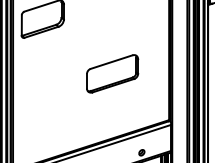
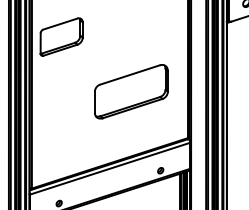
part: (112, 73) -> (131, 91), size x1.43

